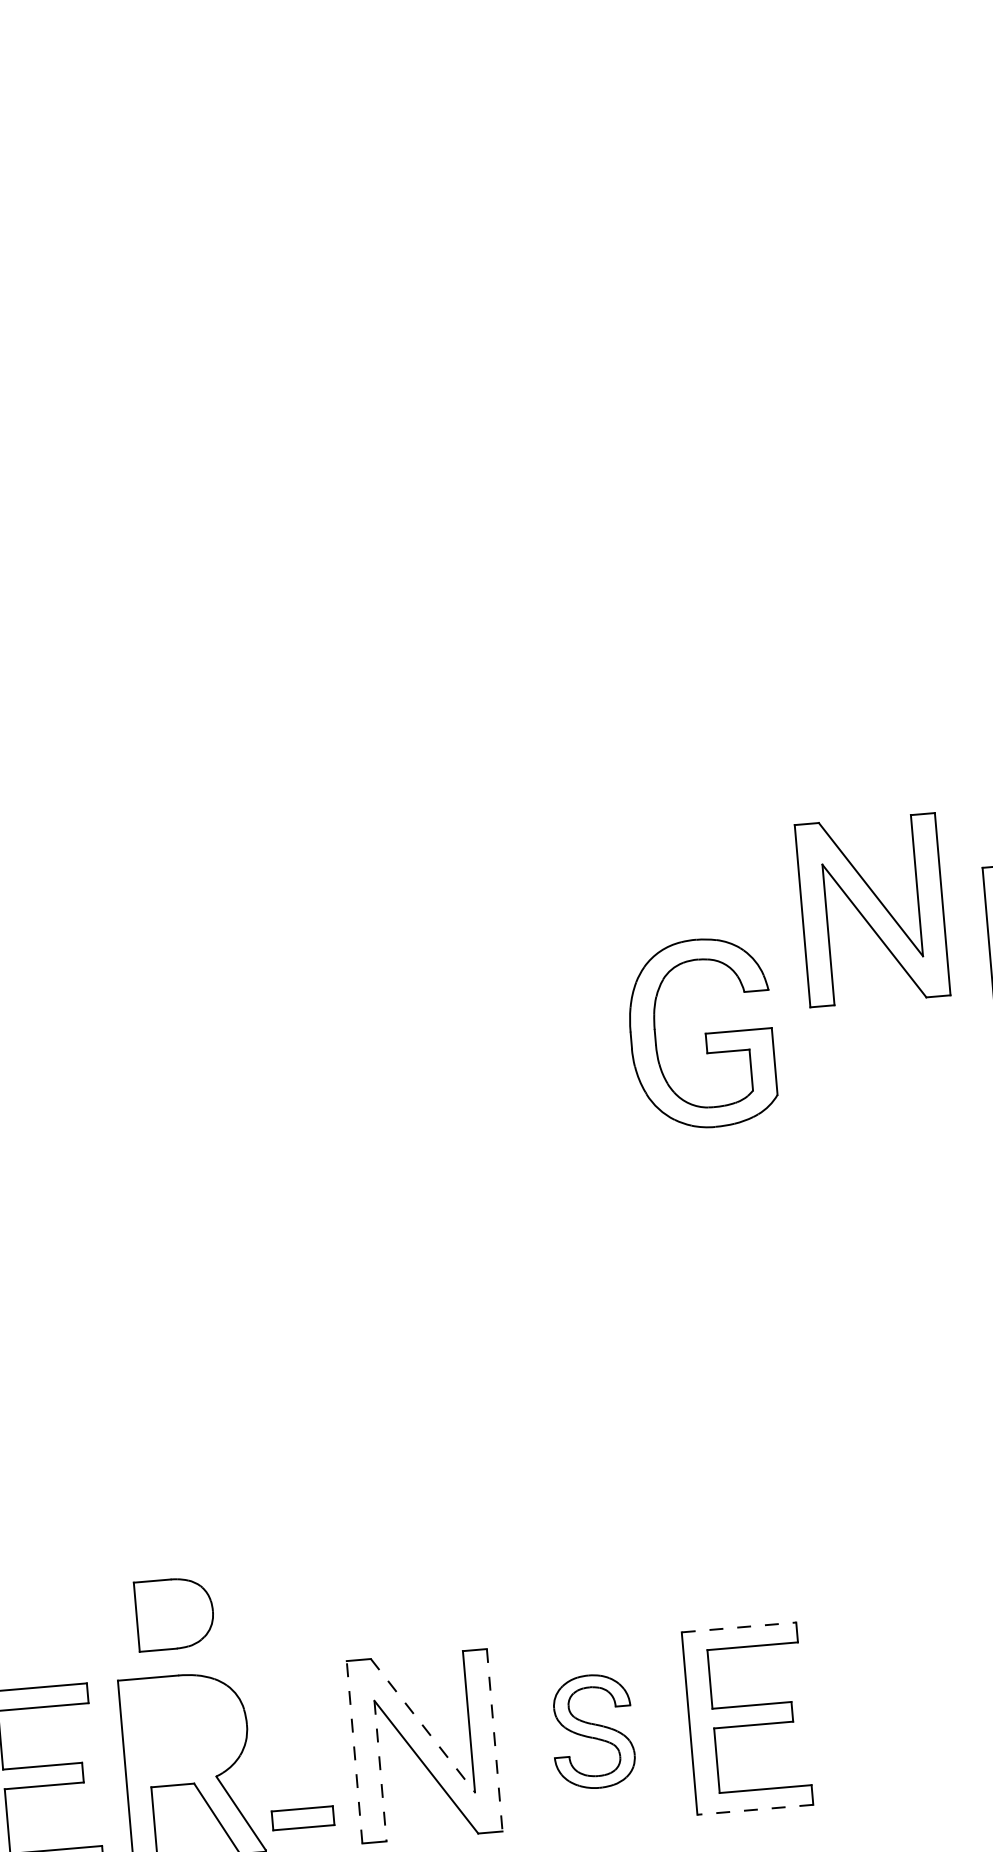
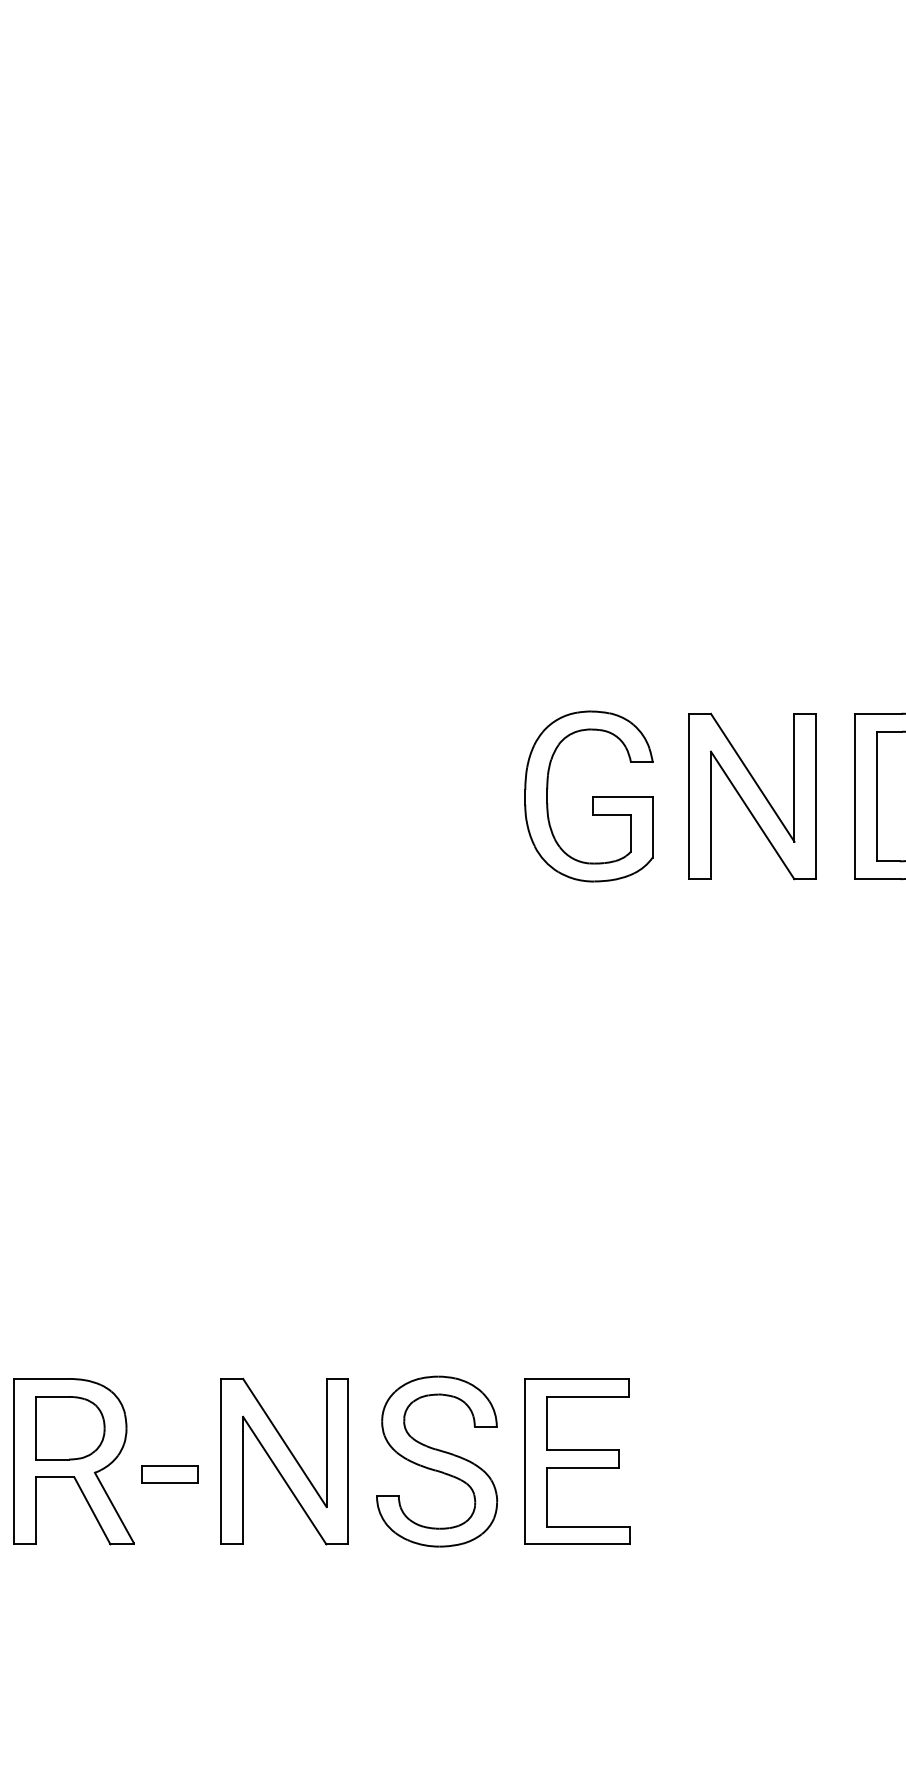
part: (872, 910) -> (752, 796), moved
part: (700, 1033) -> (588, 796), moved
part: (175, 1614) -> (70, 1428), moved
line: (739, 1626) -> (577, 1378), dashed -> solid
line: (423, 1726) -> (285, 1443), dashed -> solid
part: (592, 1731) -> (437, 1461), size x1.67
line: (494, 1740) -> (348, 1461), dashed -> solid
line: (354, 1752) -> (221, 1461), dashed -> solid
line: (380, 1770) -> (243, 1480), dashed -> solid
line: (755, 1809) -> (577, 1544), dashed -> solid
part: (302, 1818) -> (169, 1474), moved

